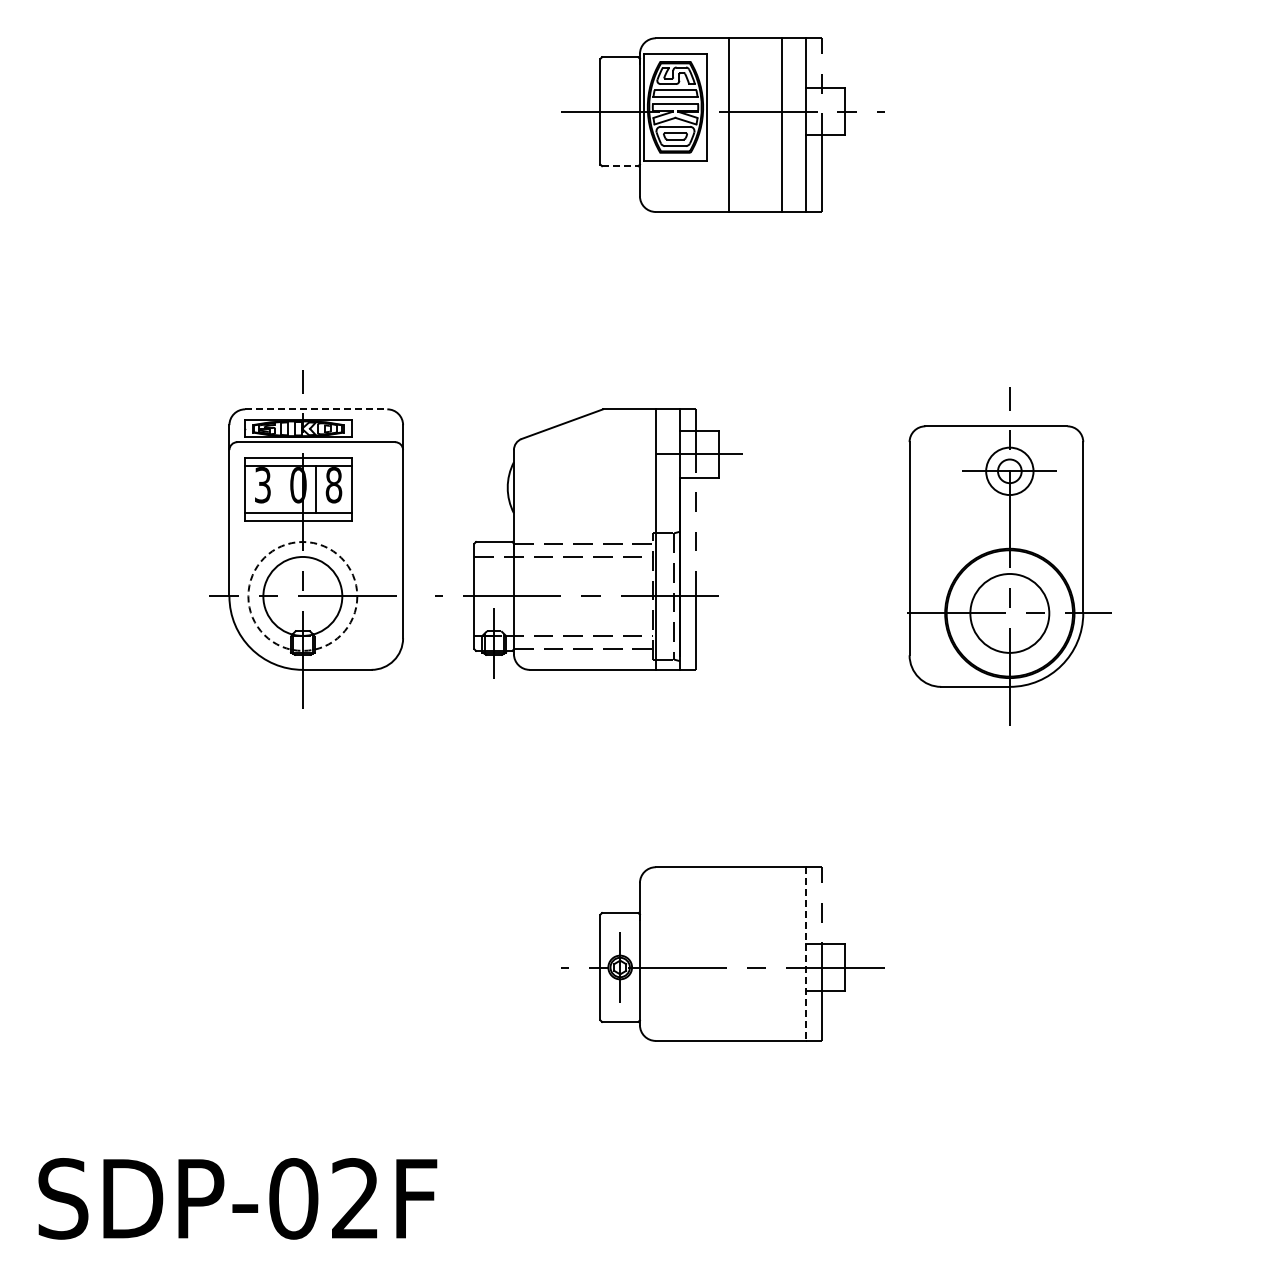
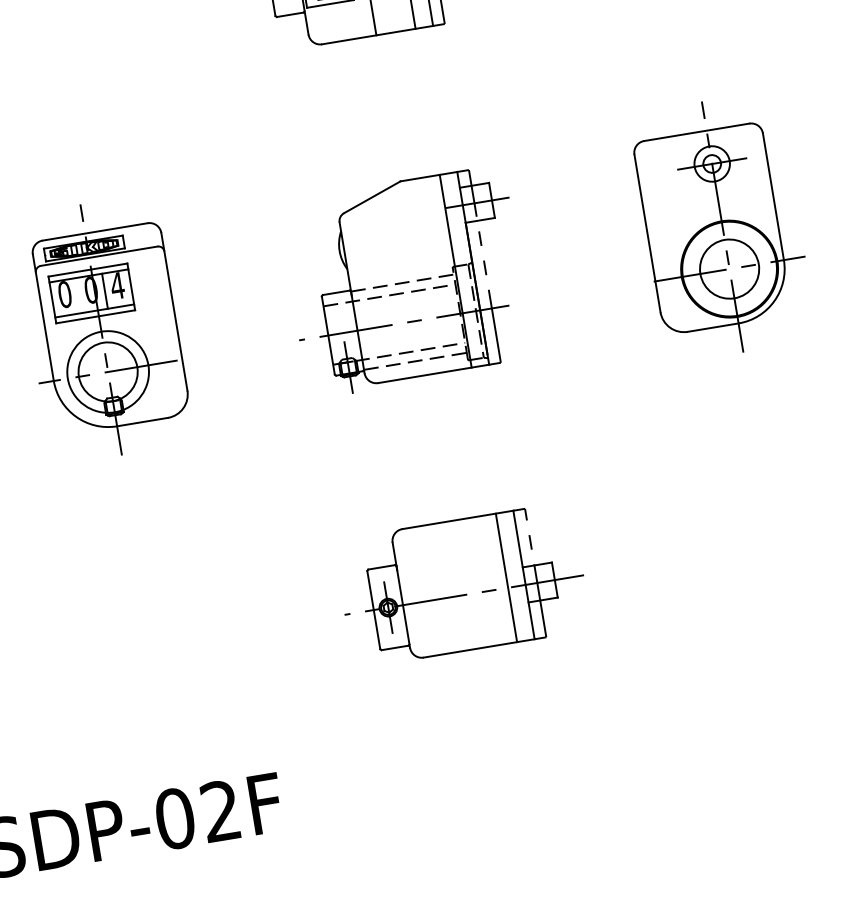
line: (620, 166) -> (290, 15), dashed -> solid
line: (316, 409) -> (95, 232), dashed -> solid
text: (262, 485) -> (64, 294), 3 -> 0
text: (333, 485) -> (117, 286), 8 -> 4
part: (588, 543) -> (406, 282), moved
part: (1009, 556) -> (722, 227), moved
circle: (302, 595) -> (107, 371), dashed -> solid
line: (782, 953) -> (506, 577), added
line: (805, 954) -> (523, 575), dashed -> solid

